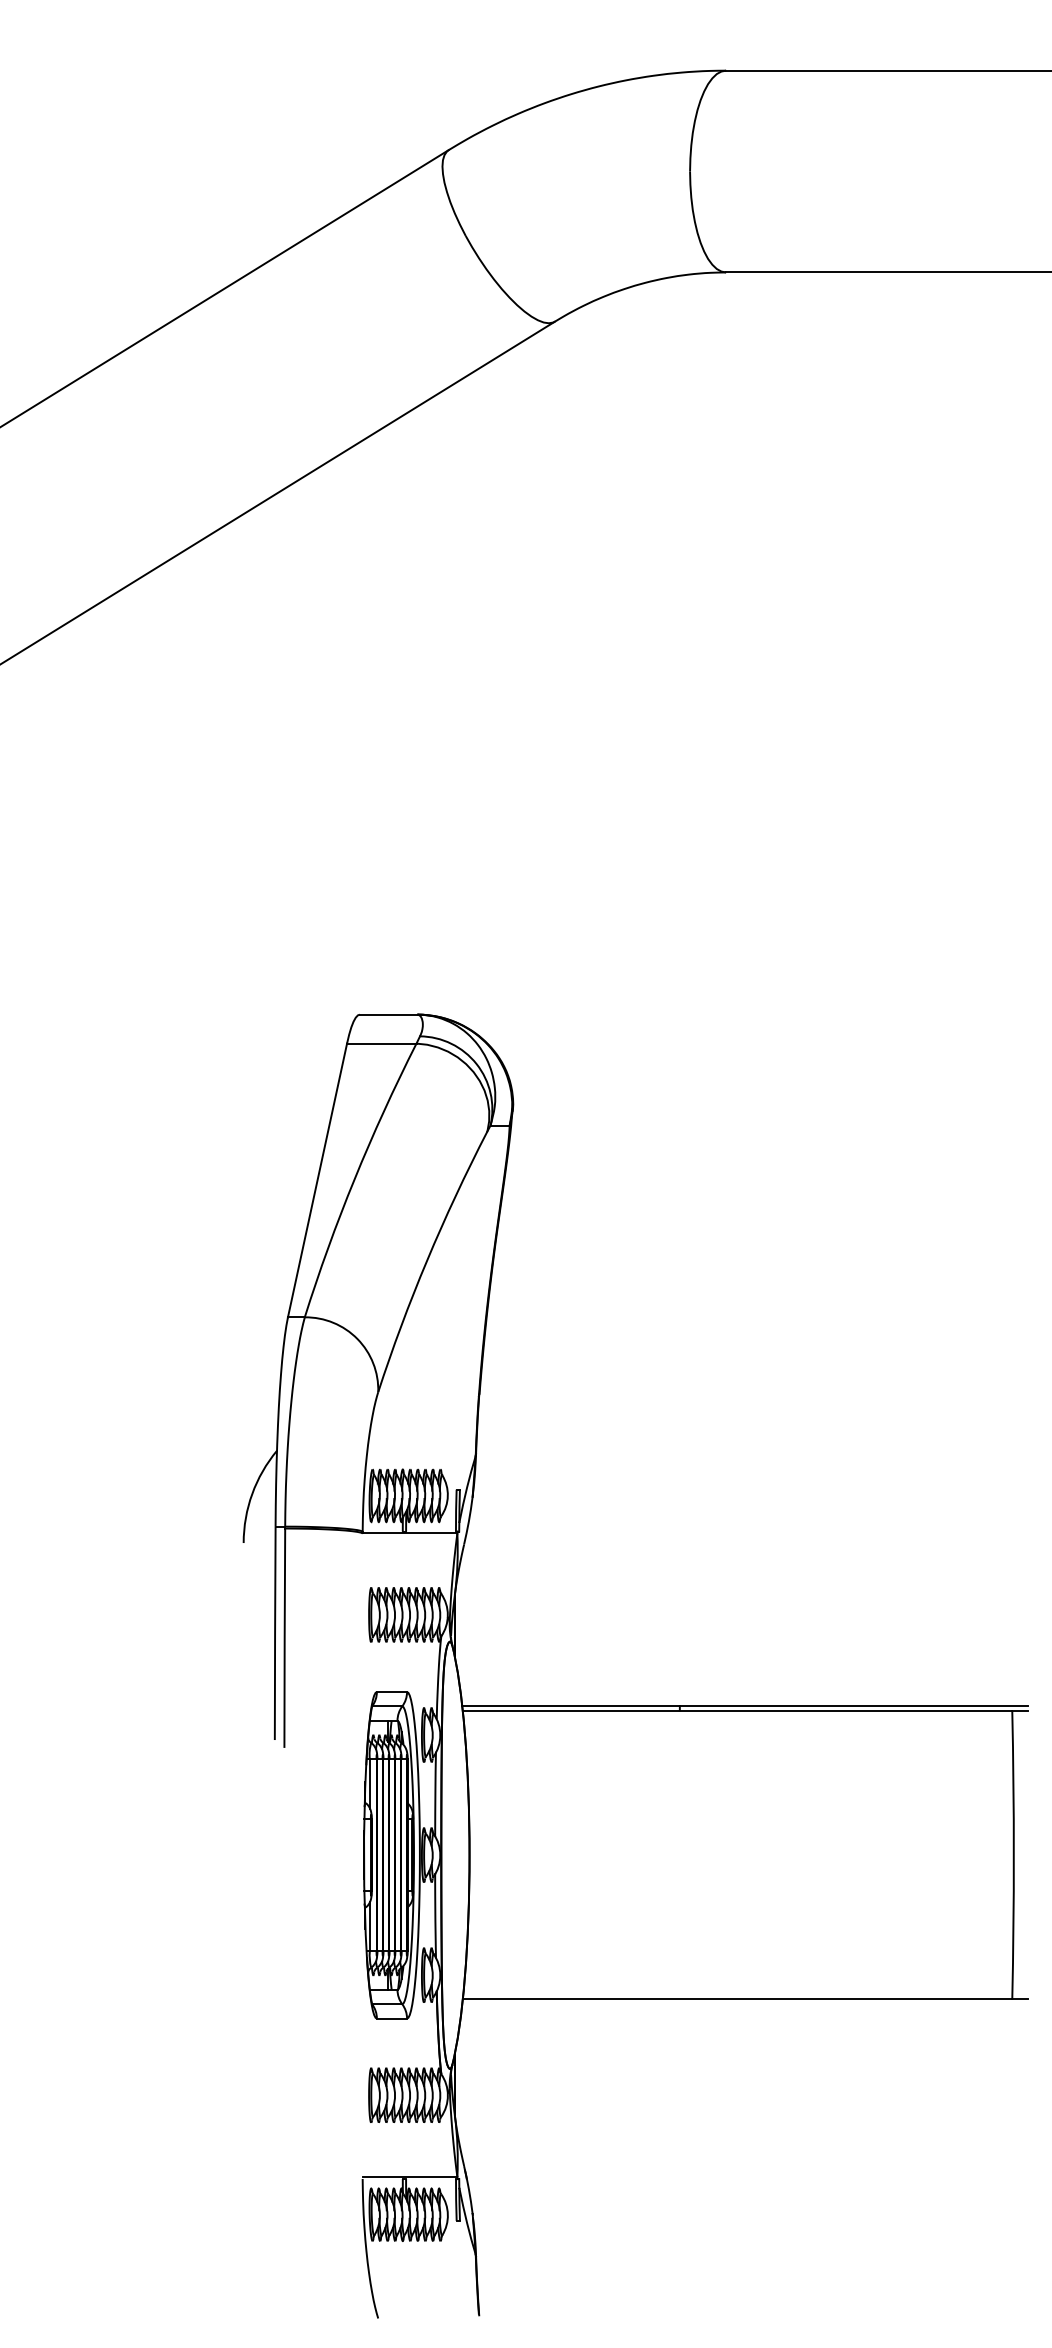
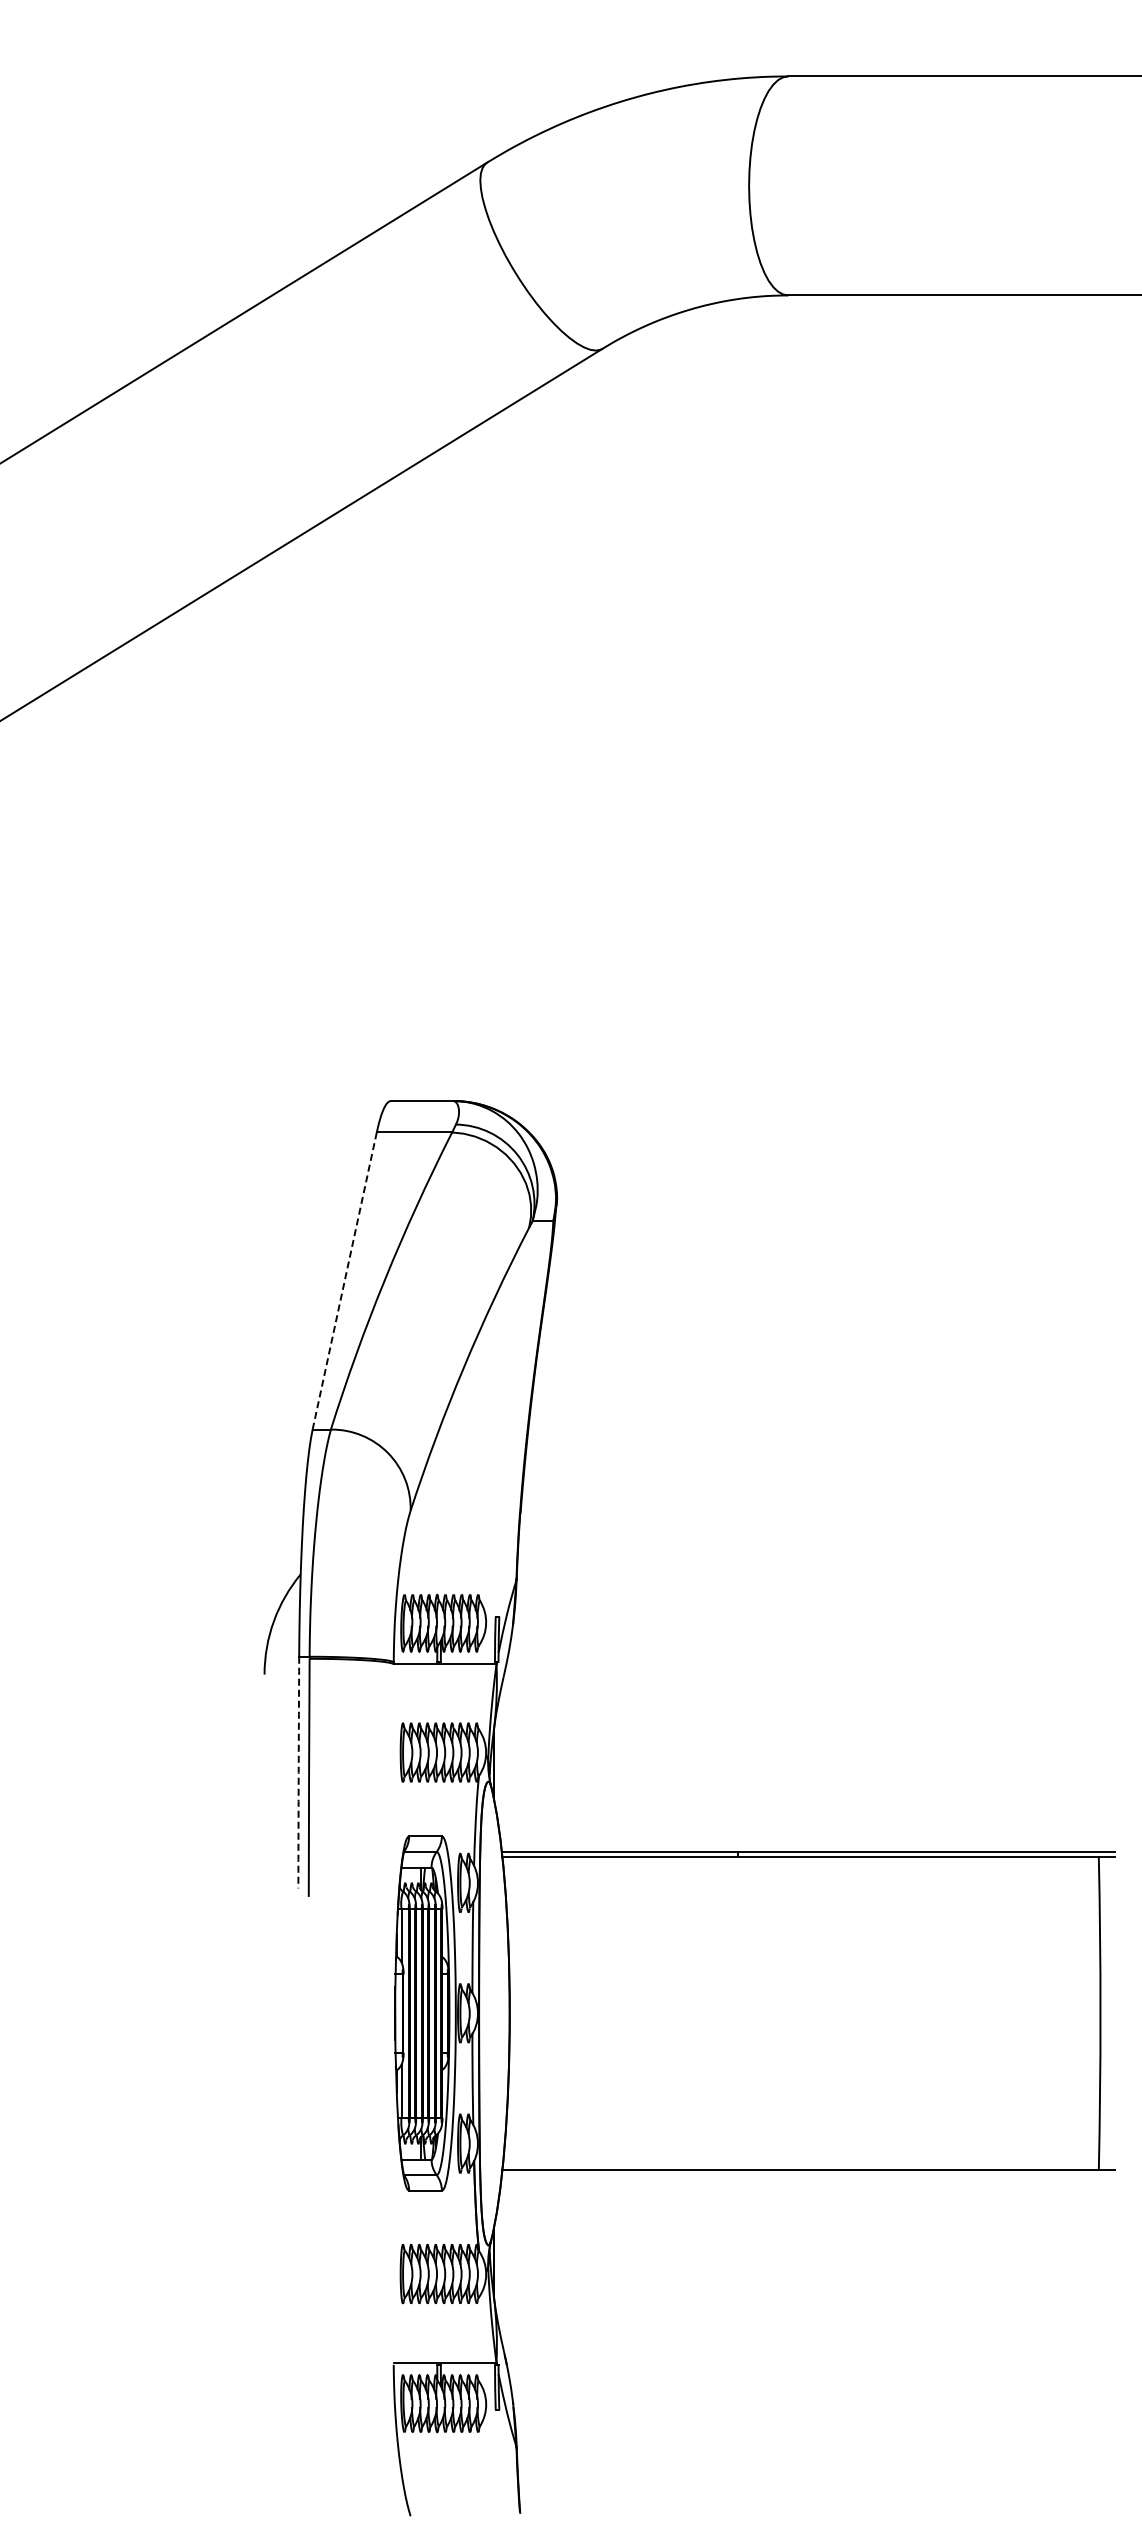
line: (317, 1180) -> (344, 1281), solid -> dashed
arc: (274, 1633) -> (298, 1772), solid -> dashed

